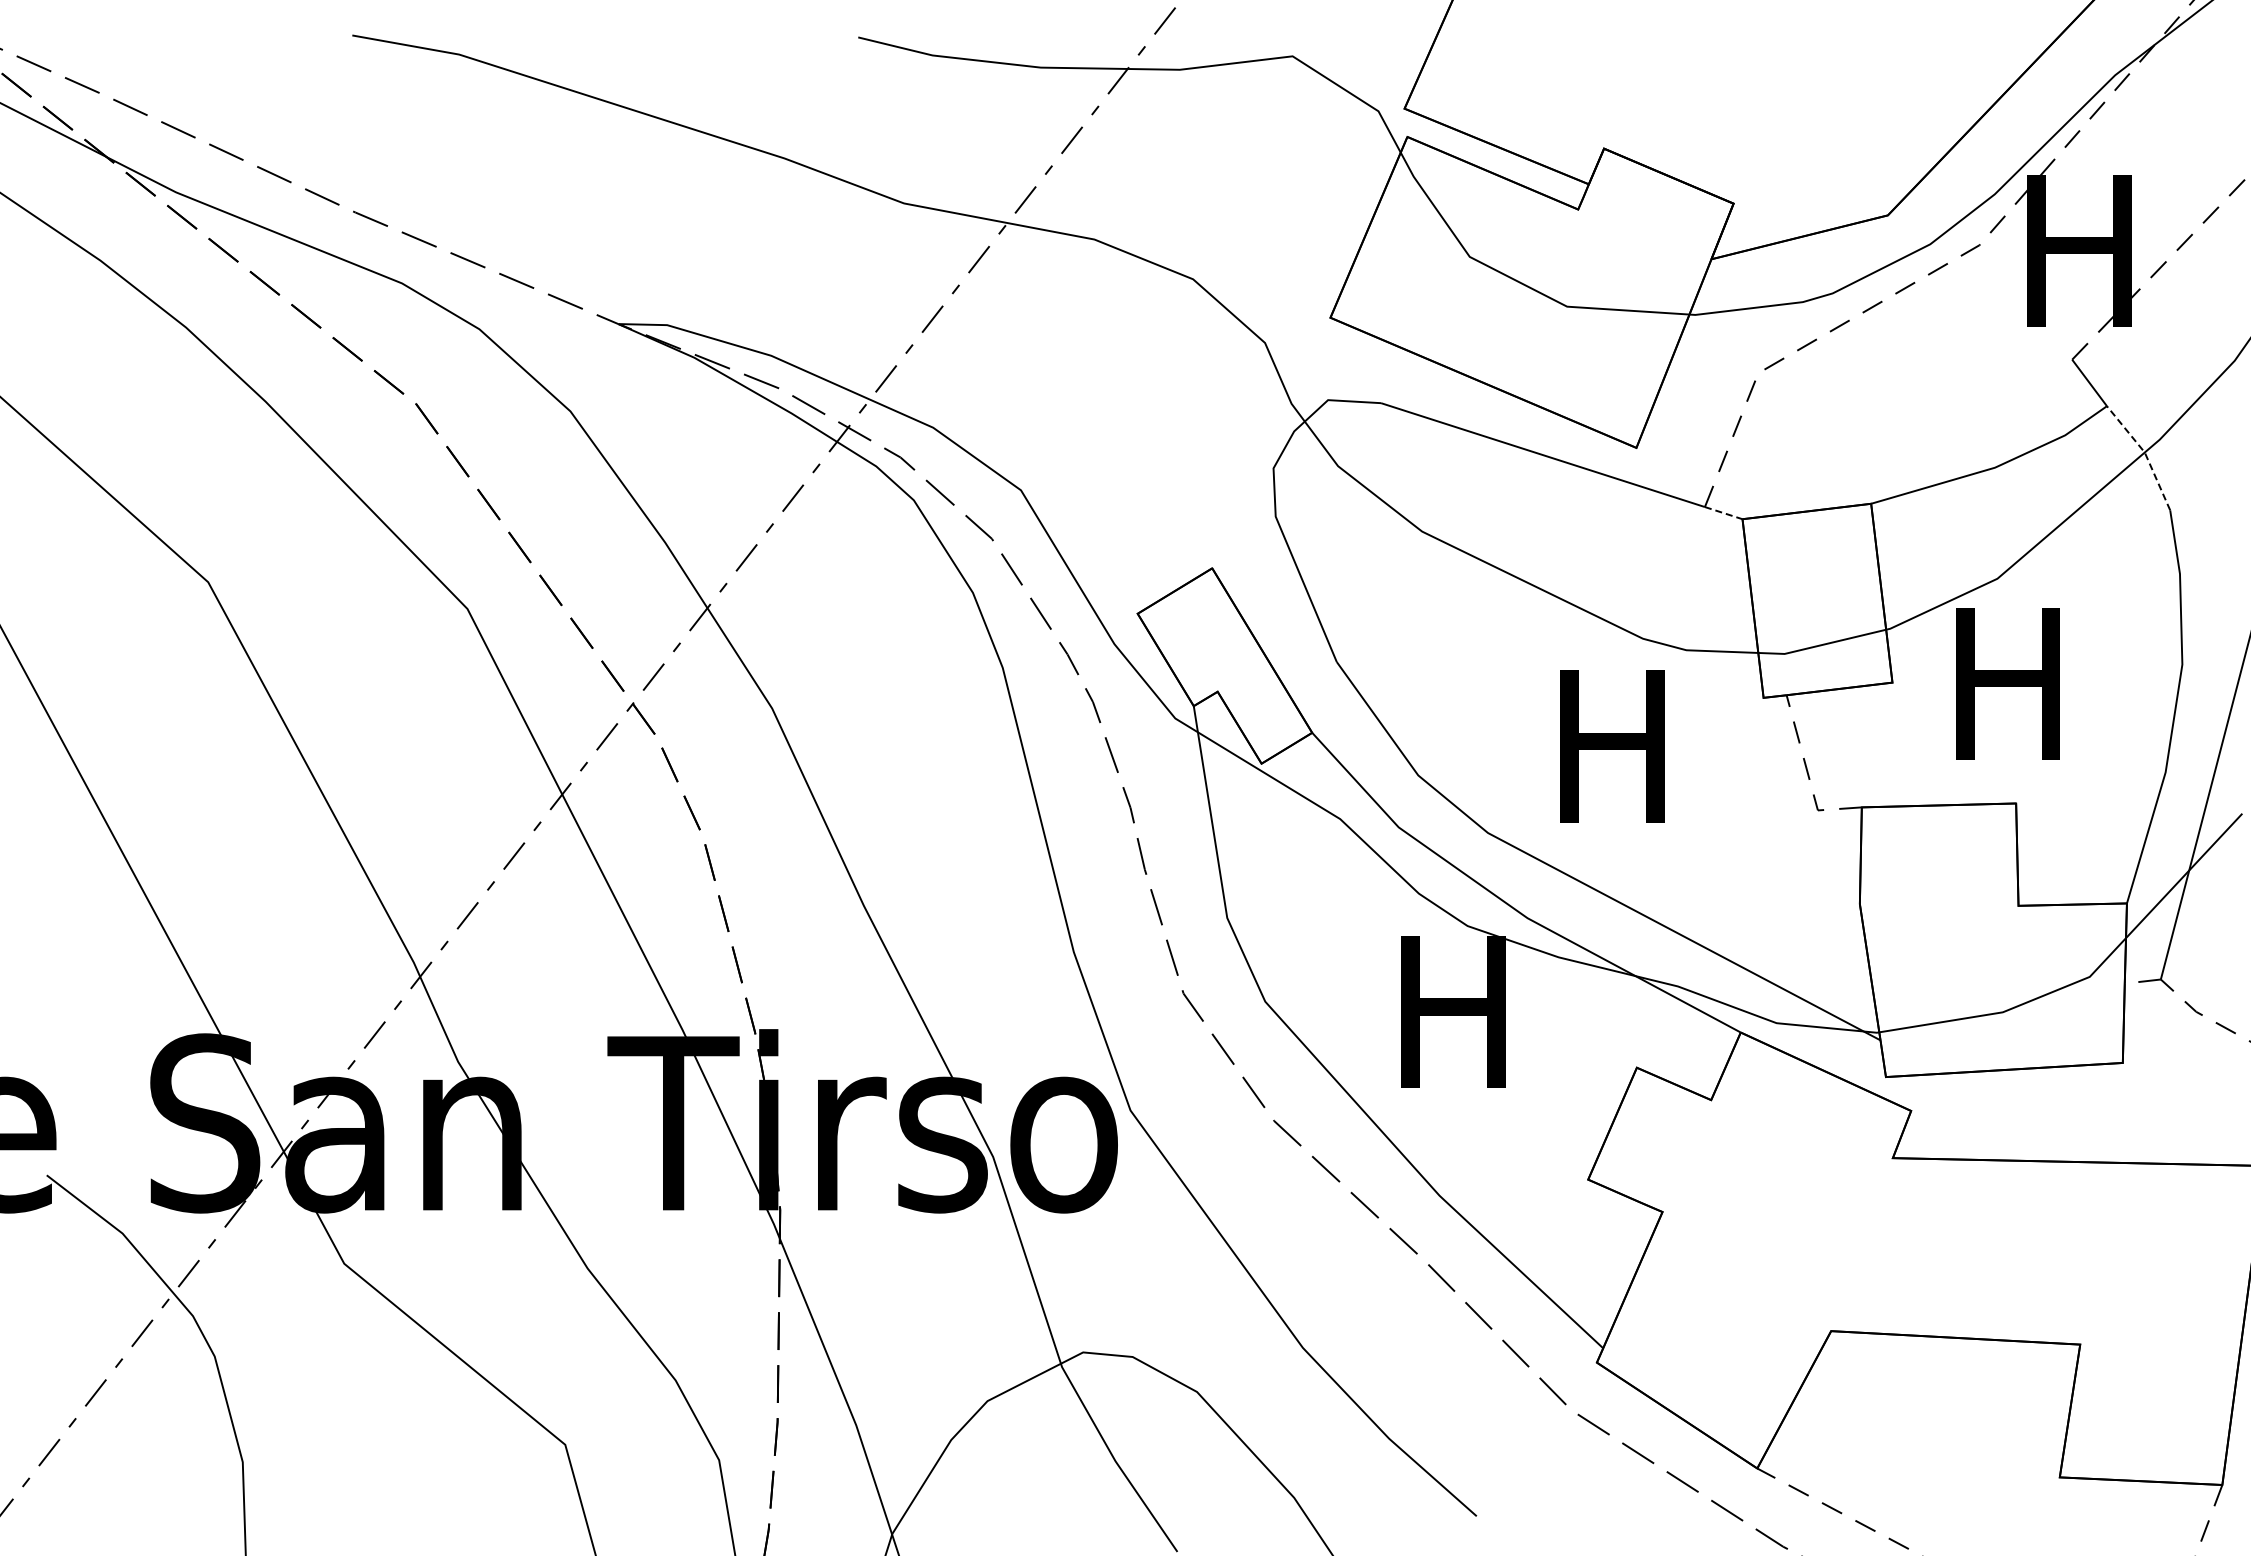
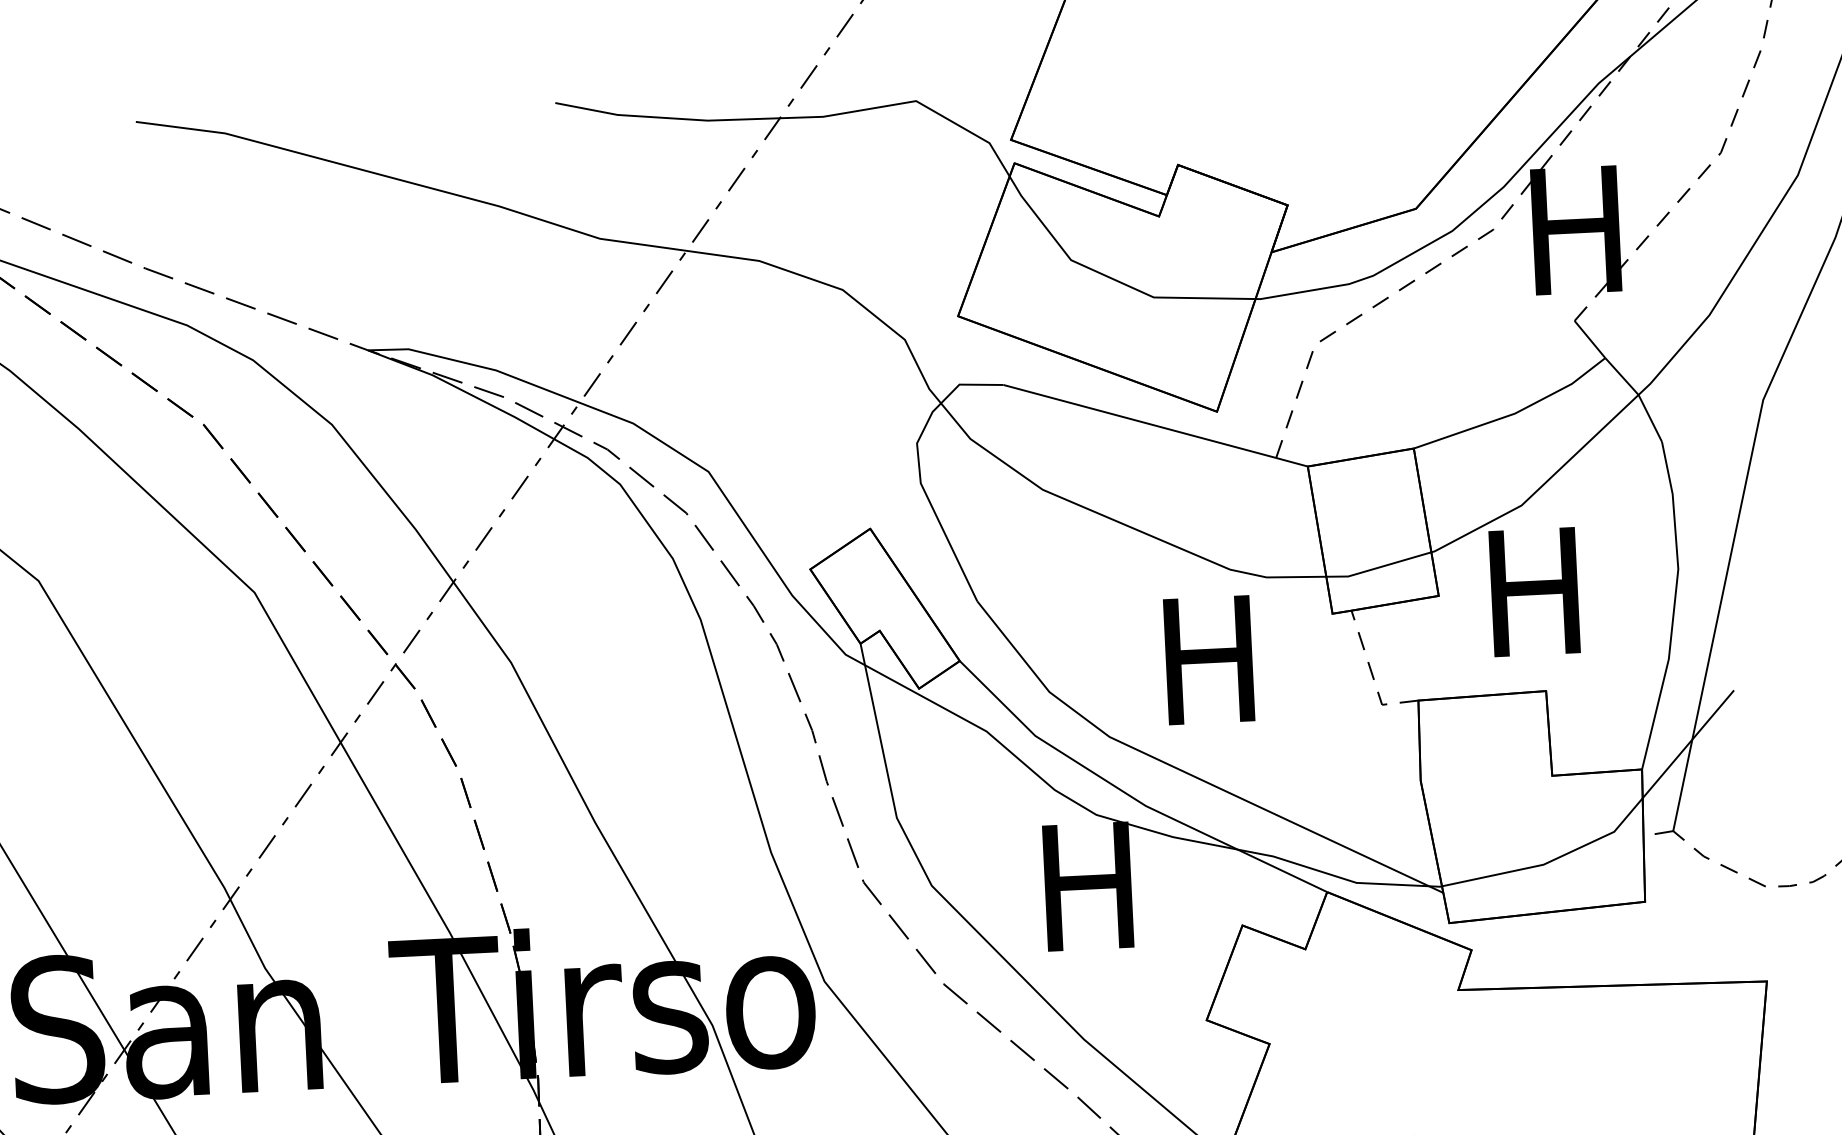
line: (2145, 453) -> (1639, 395), dashed -> solid
line: (1723, 513) -> (1291, 462), dashed -> solid

